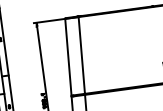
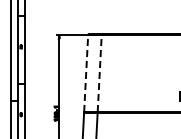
line: (81, 55) -> (99, 73), solid -> dashed
line: (68, 57) -> (86, 73), solid -> dashed

